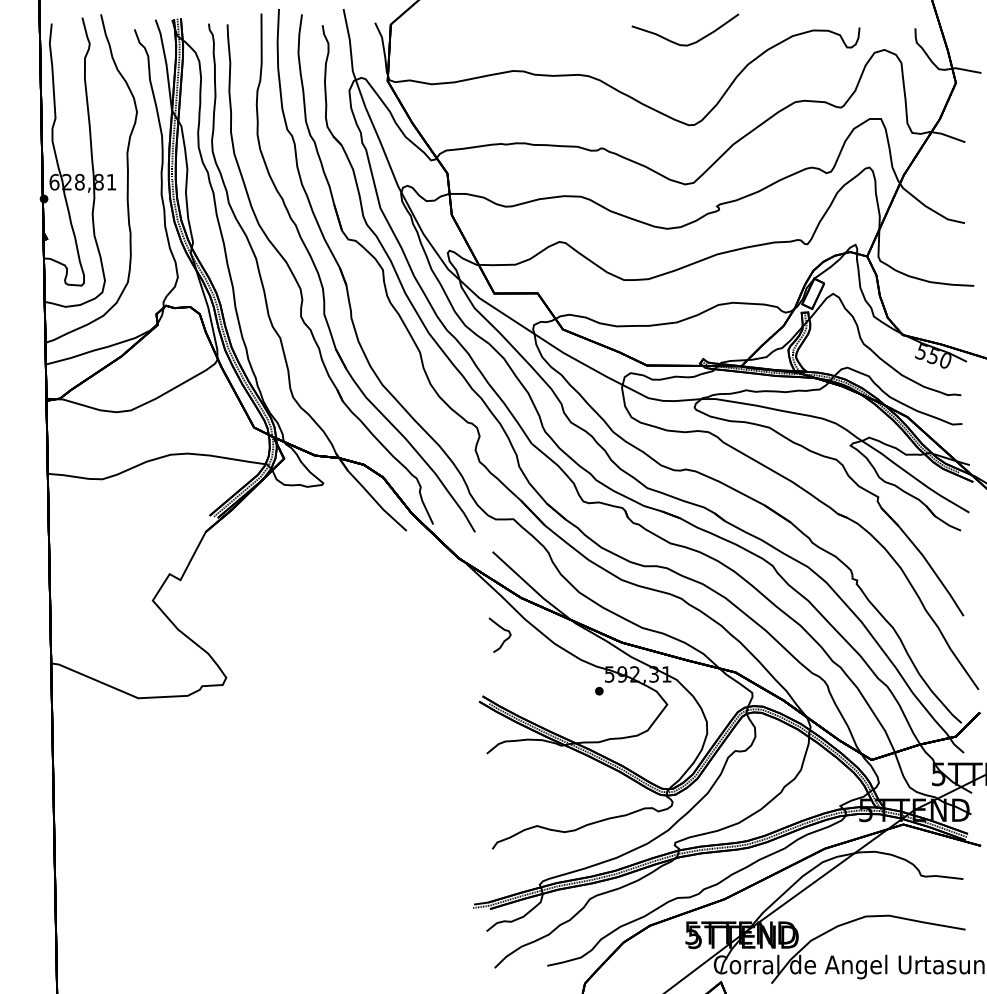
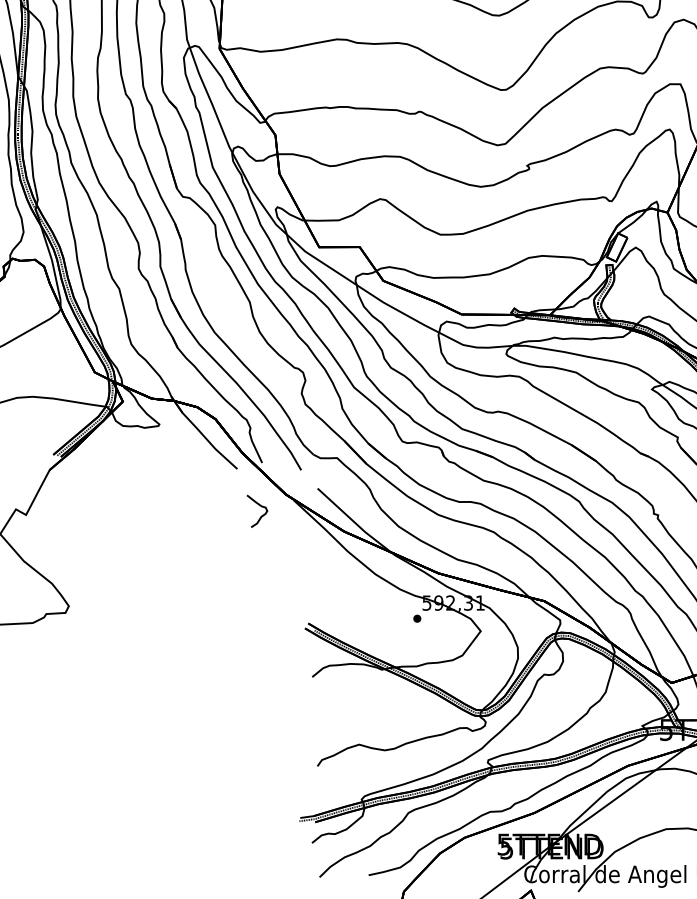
part: (499, 634) -> (256, 510), moved

